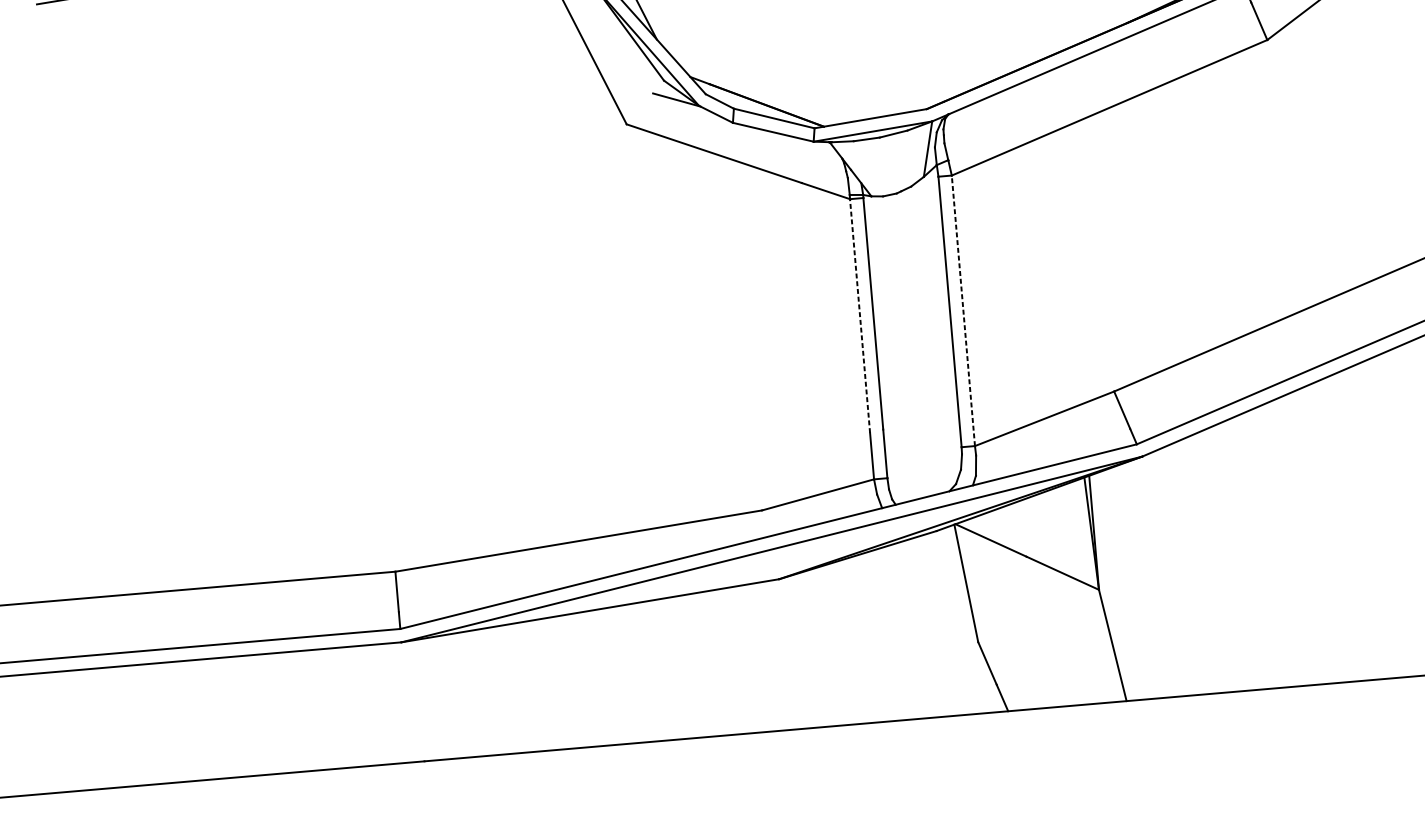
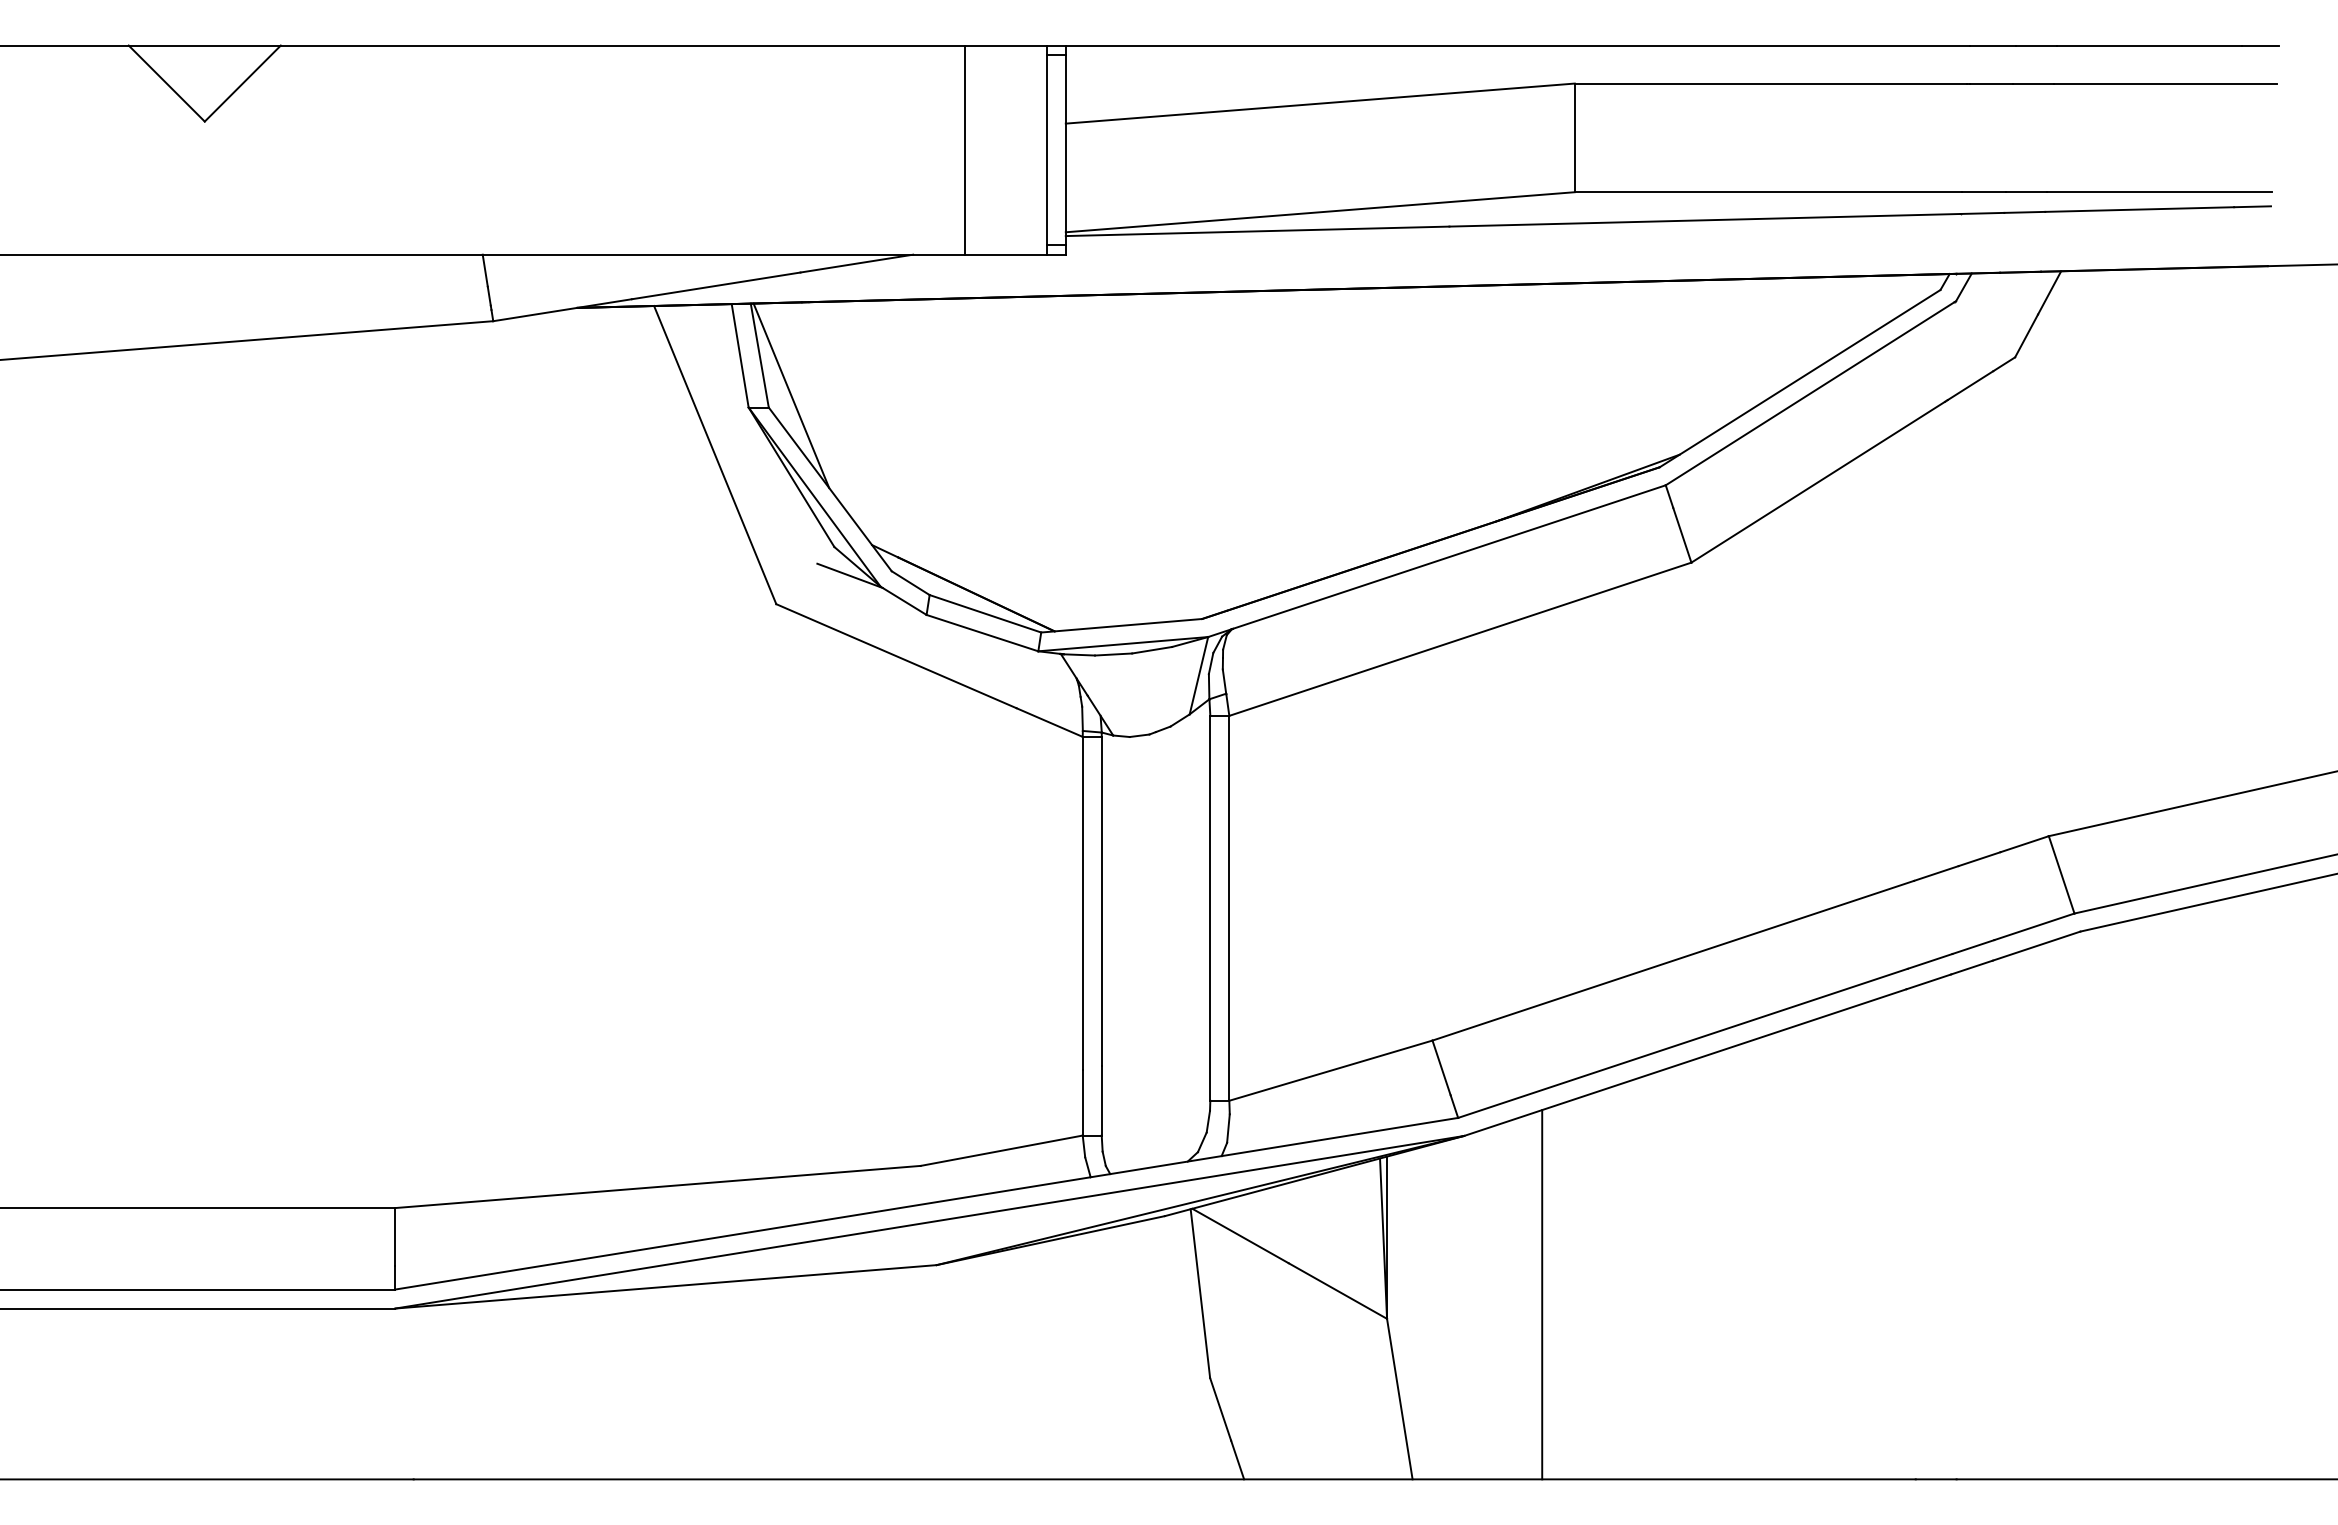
line: (963, 310) -> (1229, 907), dashed -> solid
line: (859, 315) -> (1082, 902), dashed -> solid
line: (1206, 563) -> (1542, 1294), added

